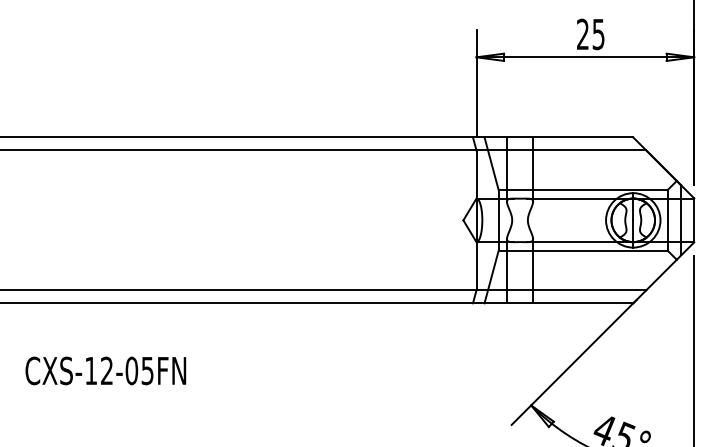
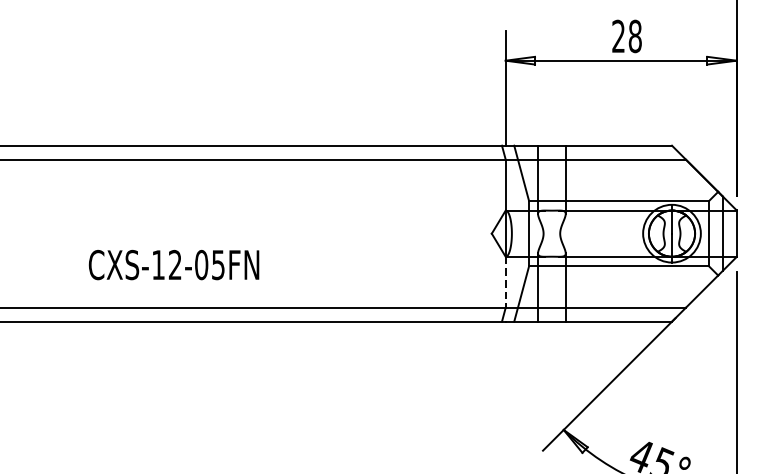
text: (598, 34) -> (635, 36), 25 -> 28
line: (476, 266) -> (505, 282), solid -> dashed
text: (105, 370) -> (173, 264), moved

